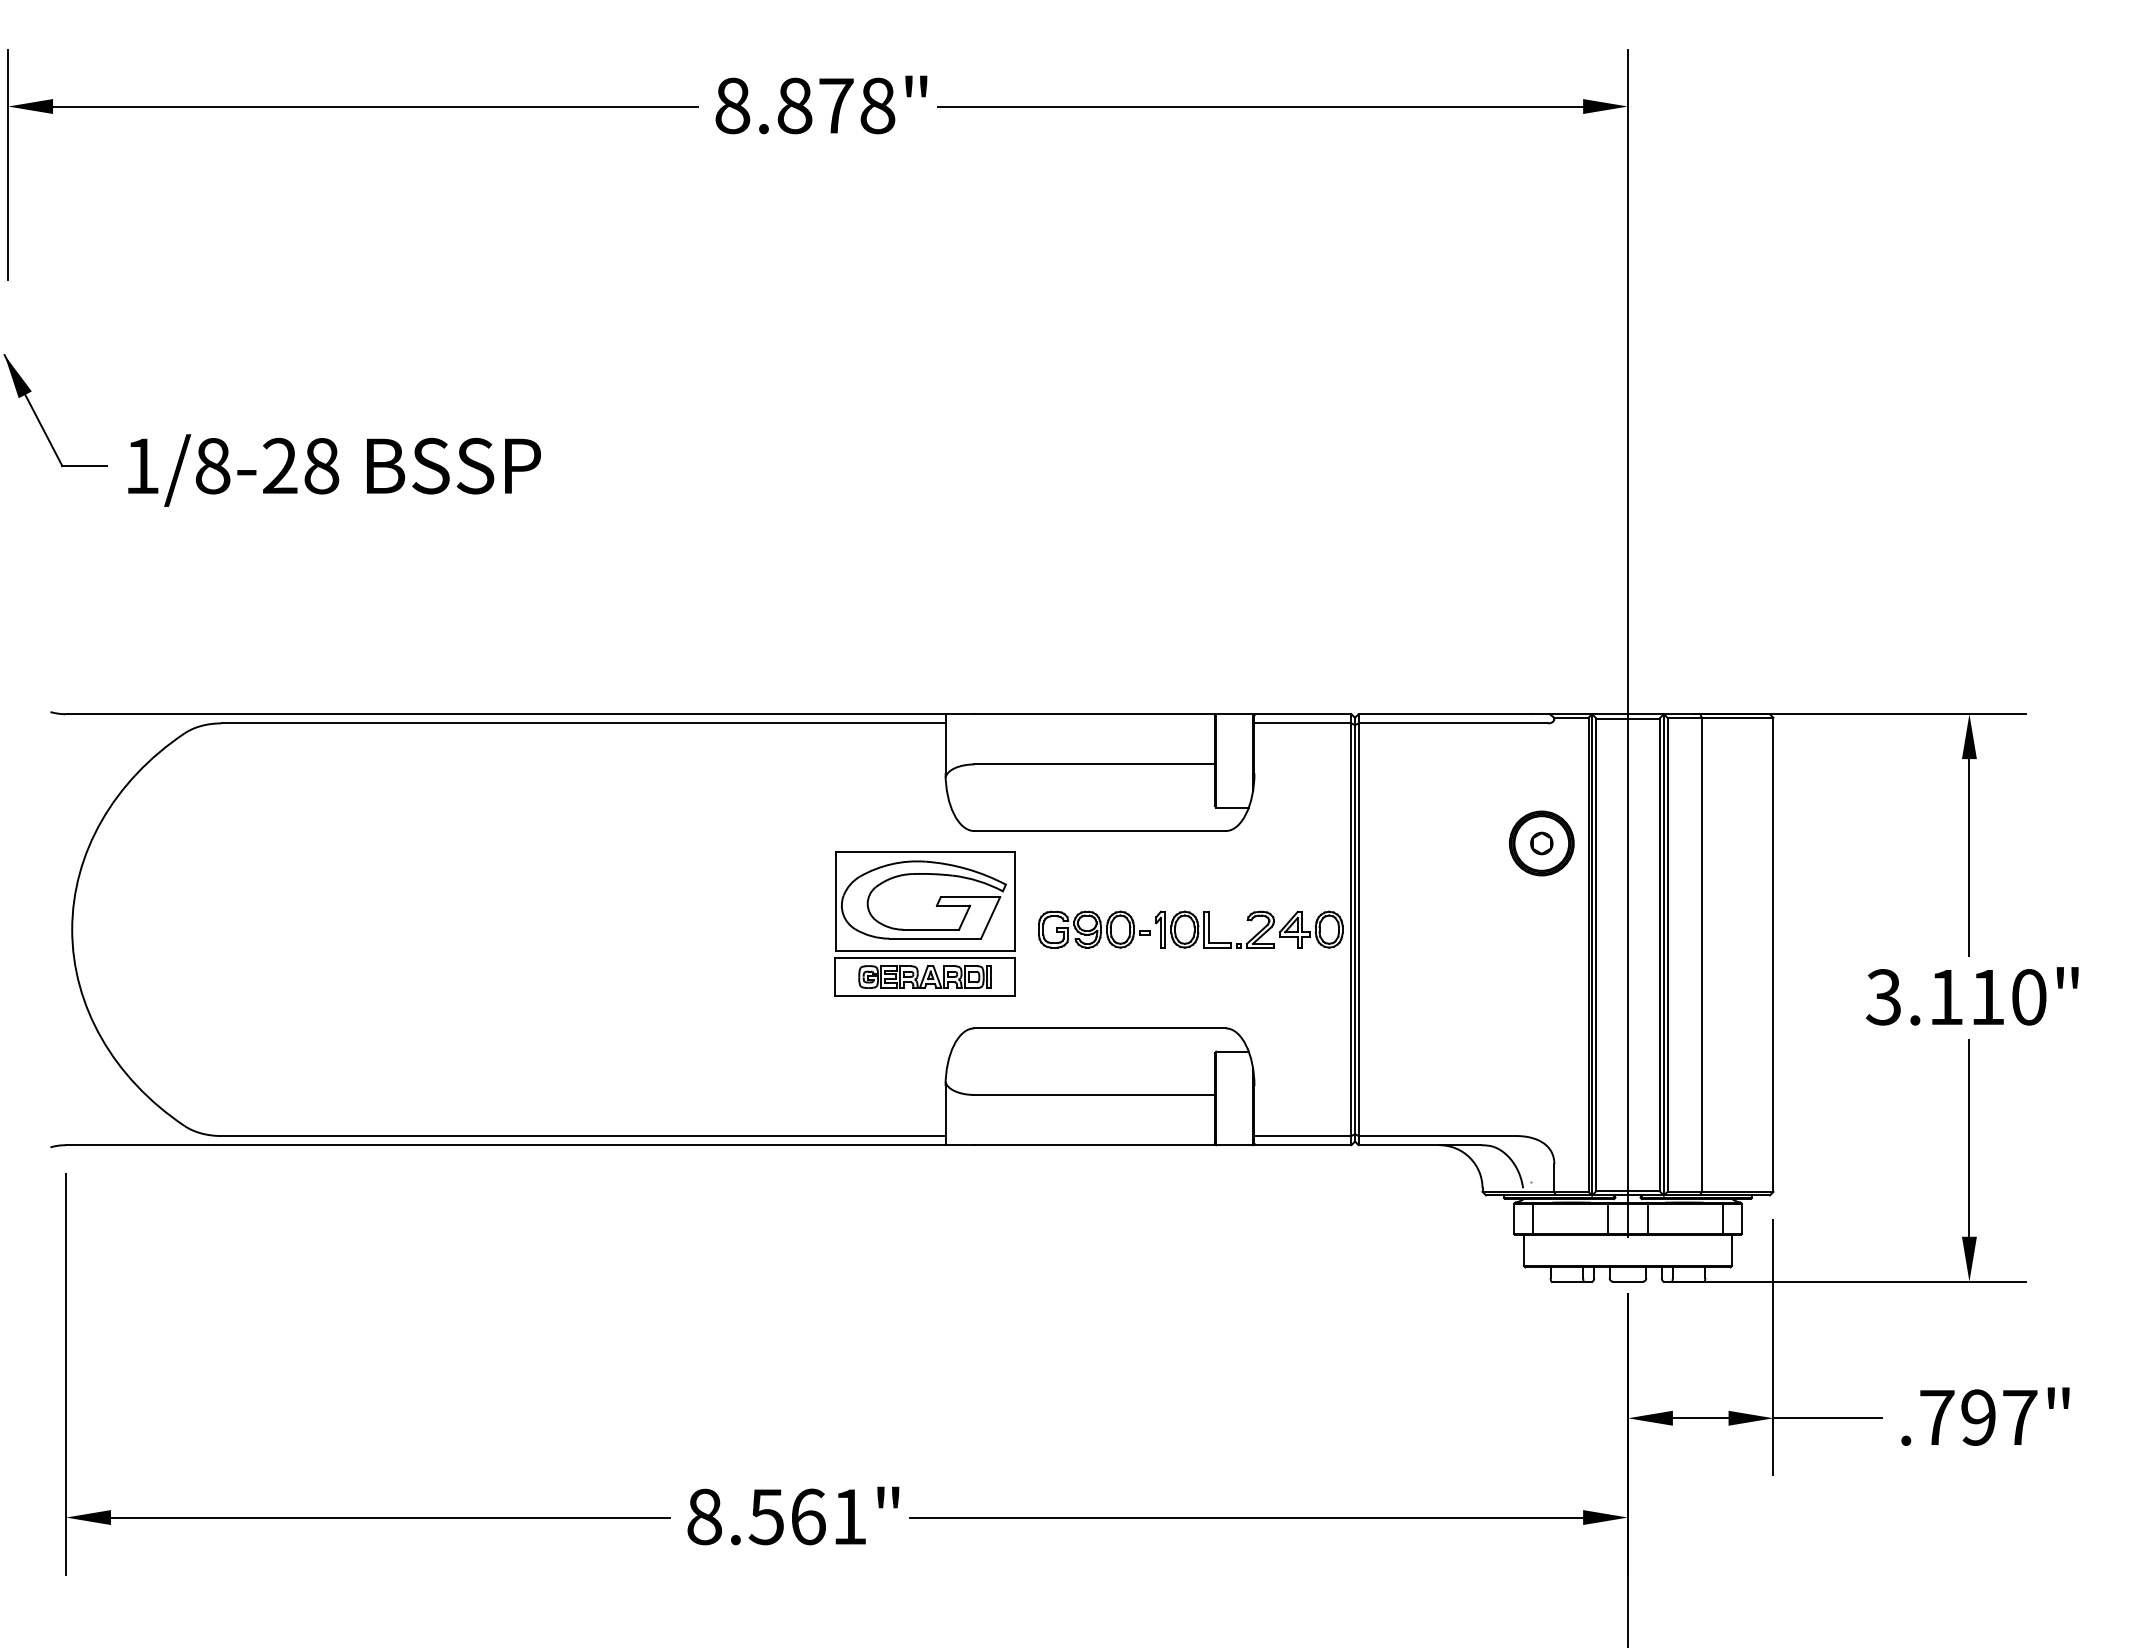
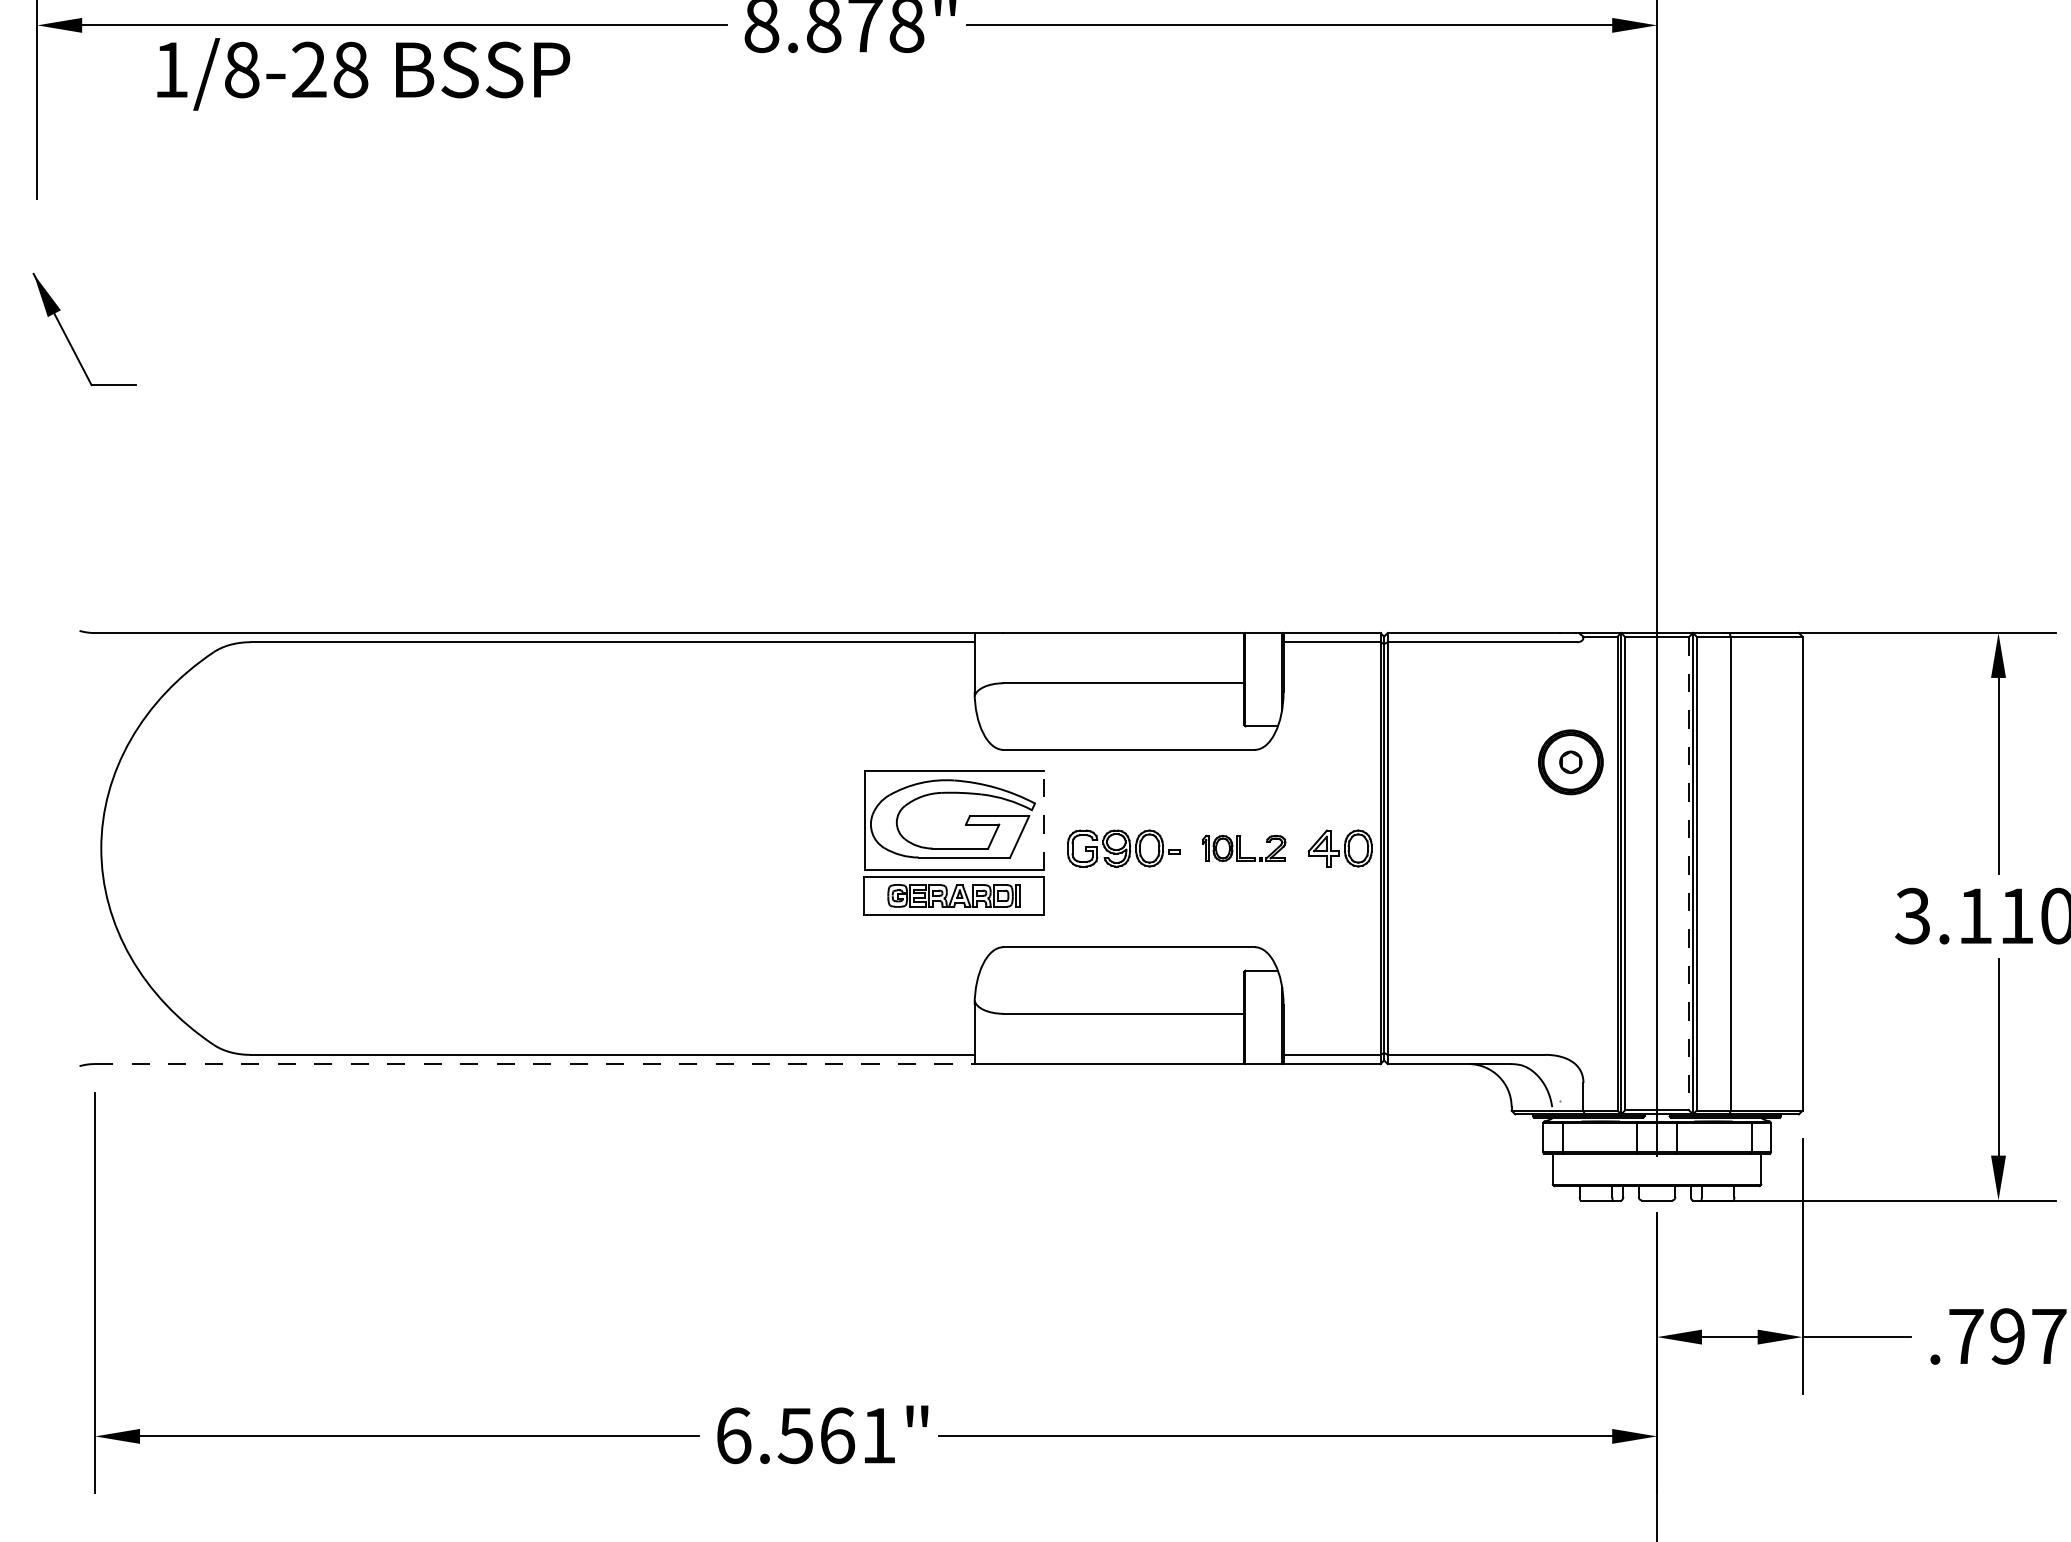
text: (334, 470) -> (363, 74), moved
line: (1015, 901) -> (1044, 820), solid -> dashed
part: (1214, 929) -> (1243, 848), size x0.7
line: (1659, 955) -> (1688, 874), solid -> dashed
line: (505, 1145) -> (534, 1064), solid -> dashed
text: (704, 1516) -> (733, 1435), 8.561" -> 6.561"

